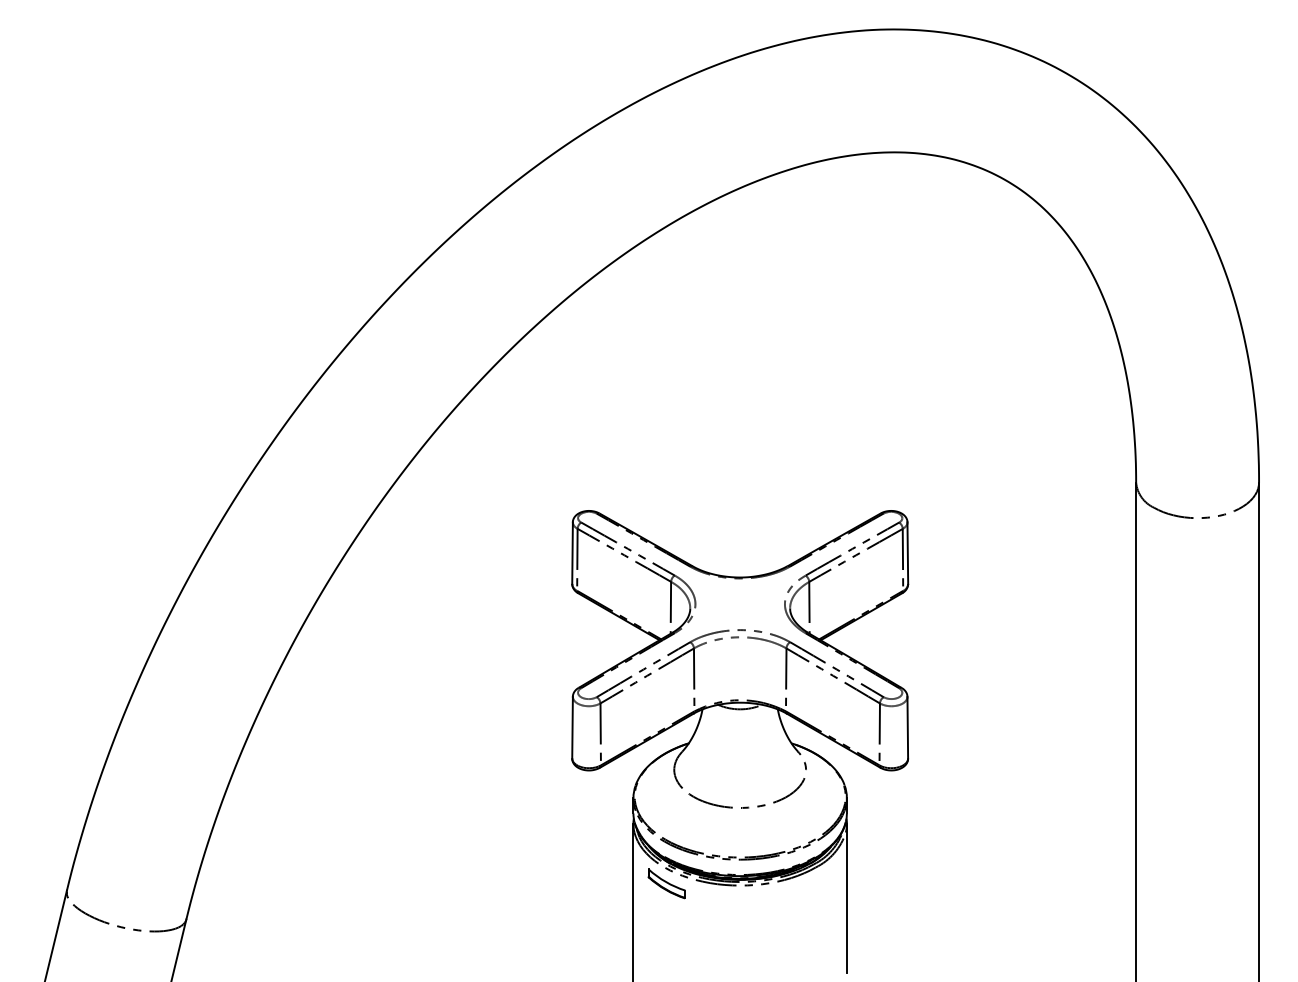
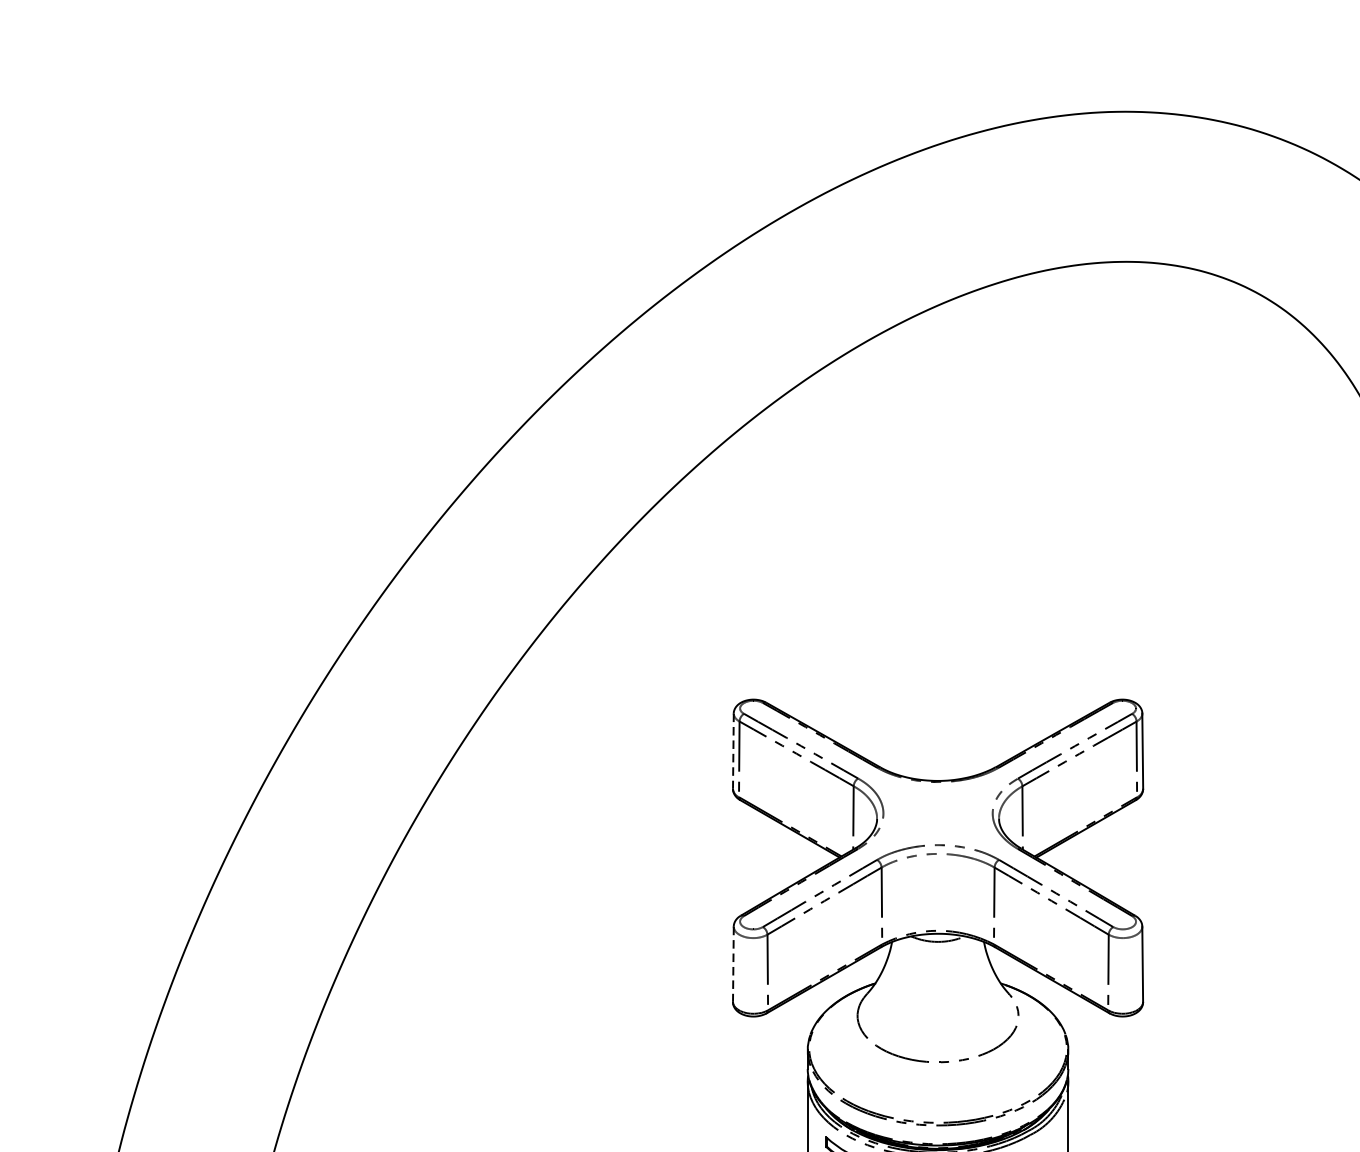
line: (572, 553) -> (733, 751), solid -> dashed
line: (572, 727) -> (733, 964), solid -> dashed

